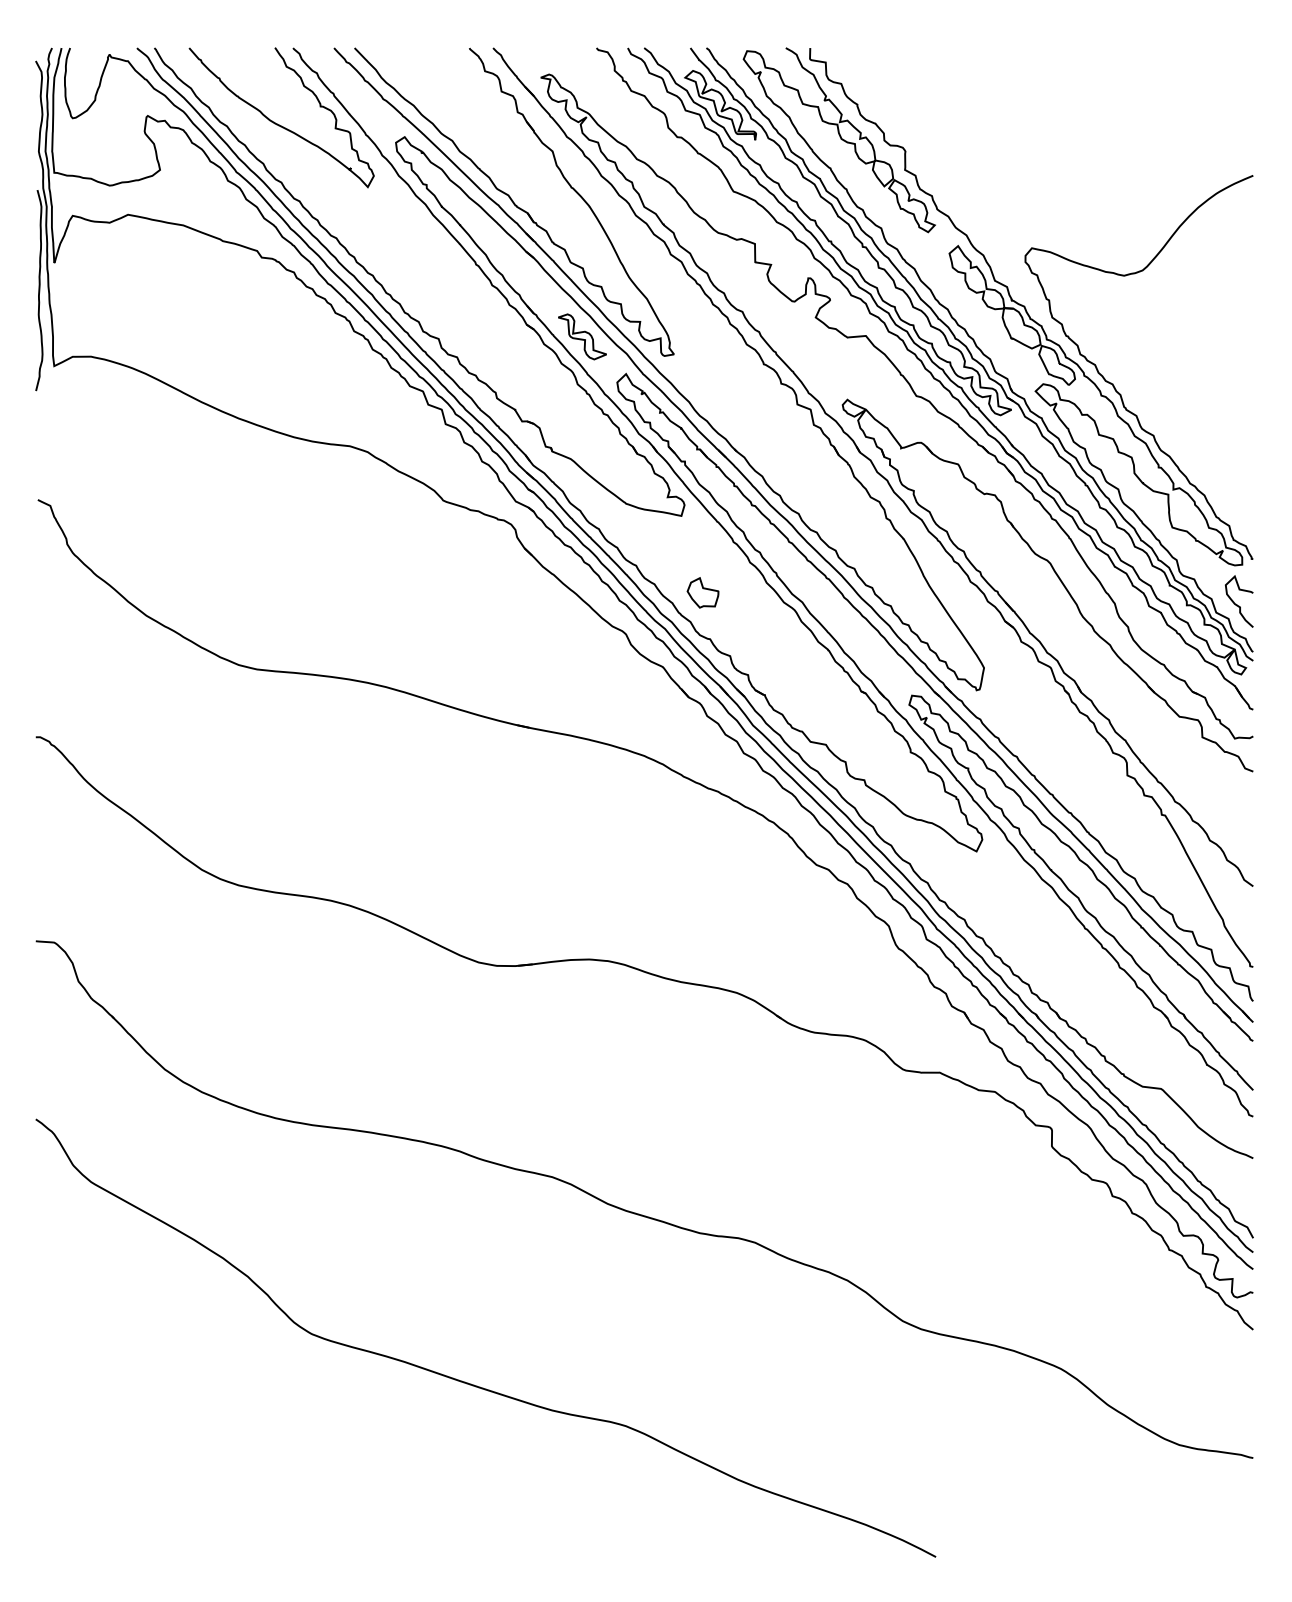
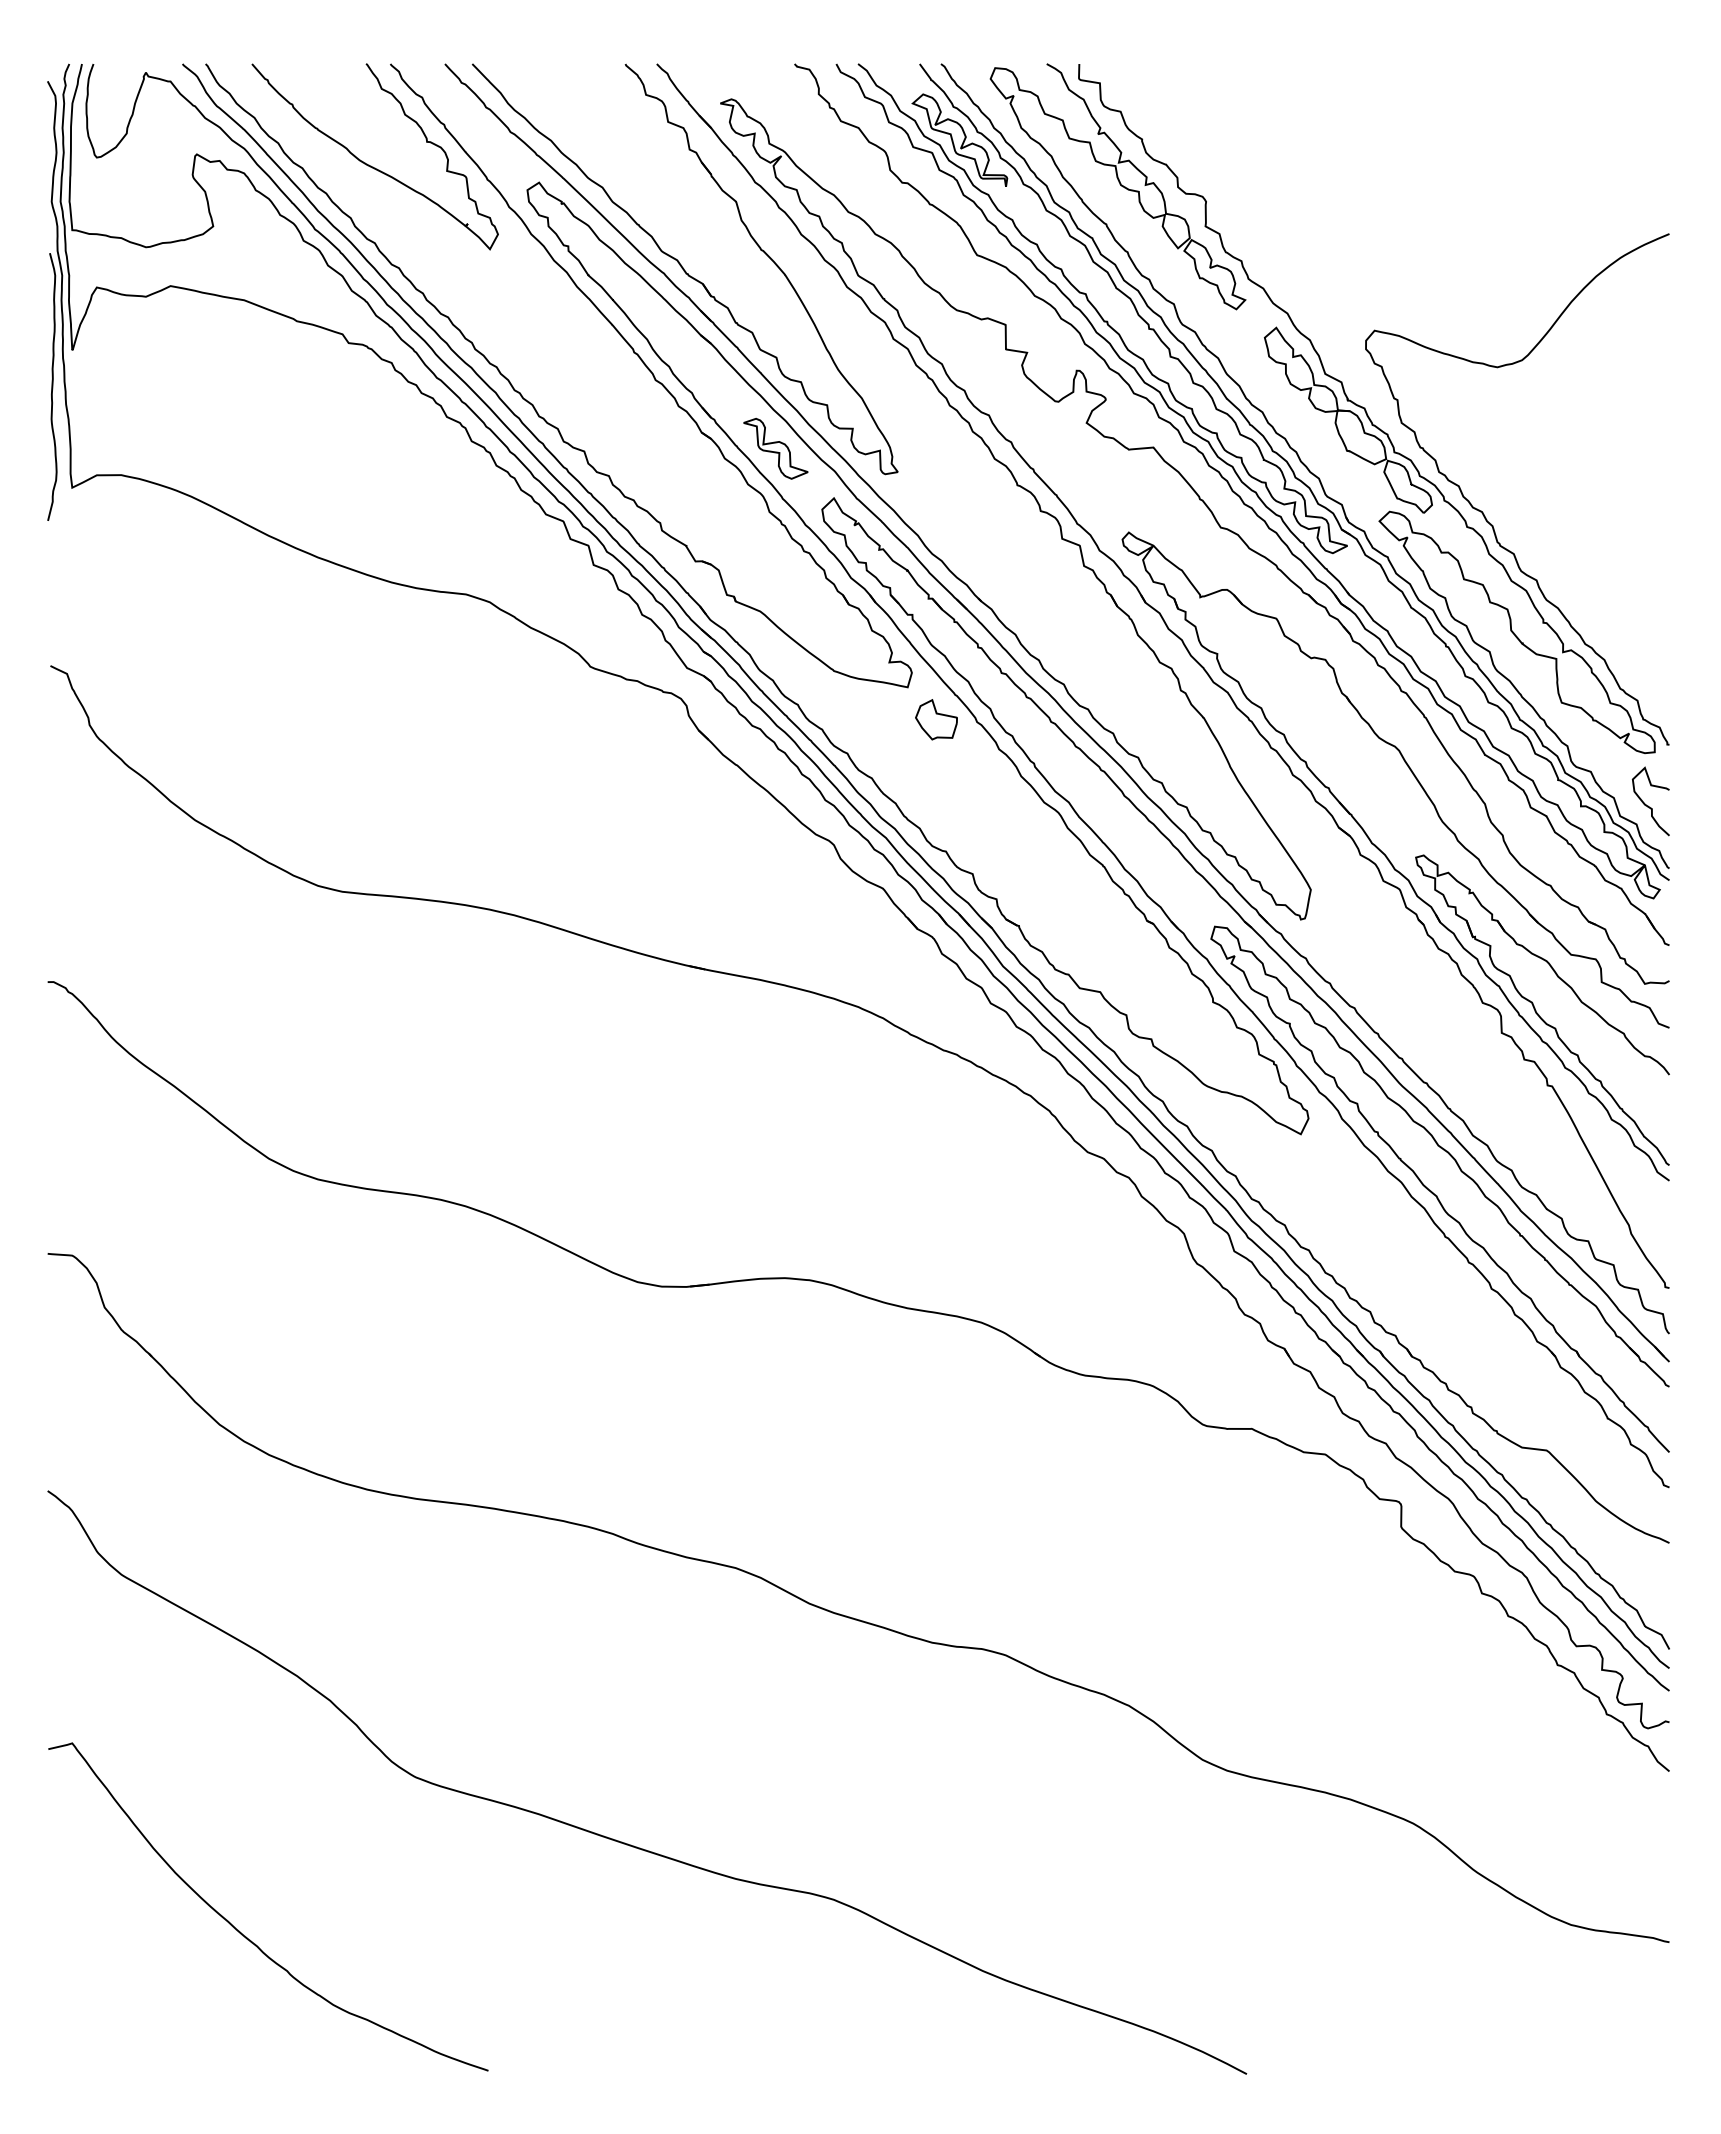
part: (703, 592) -> (936, 719), moved
part: (1157, 757) -> (1542, 1009), added
curve: (185, 1453) -> (246, 1936), added

